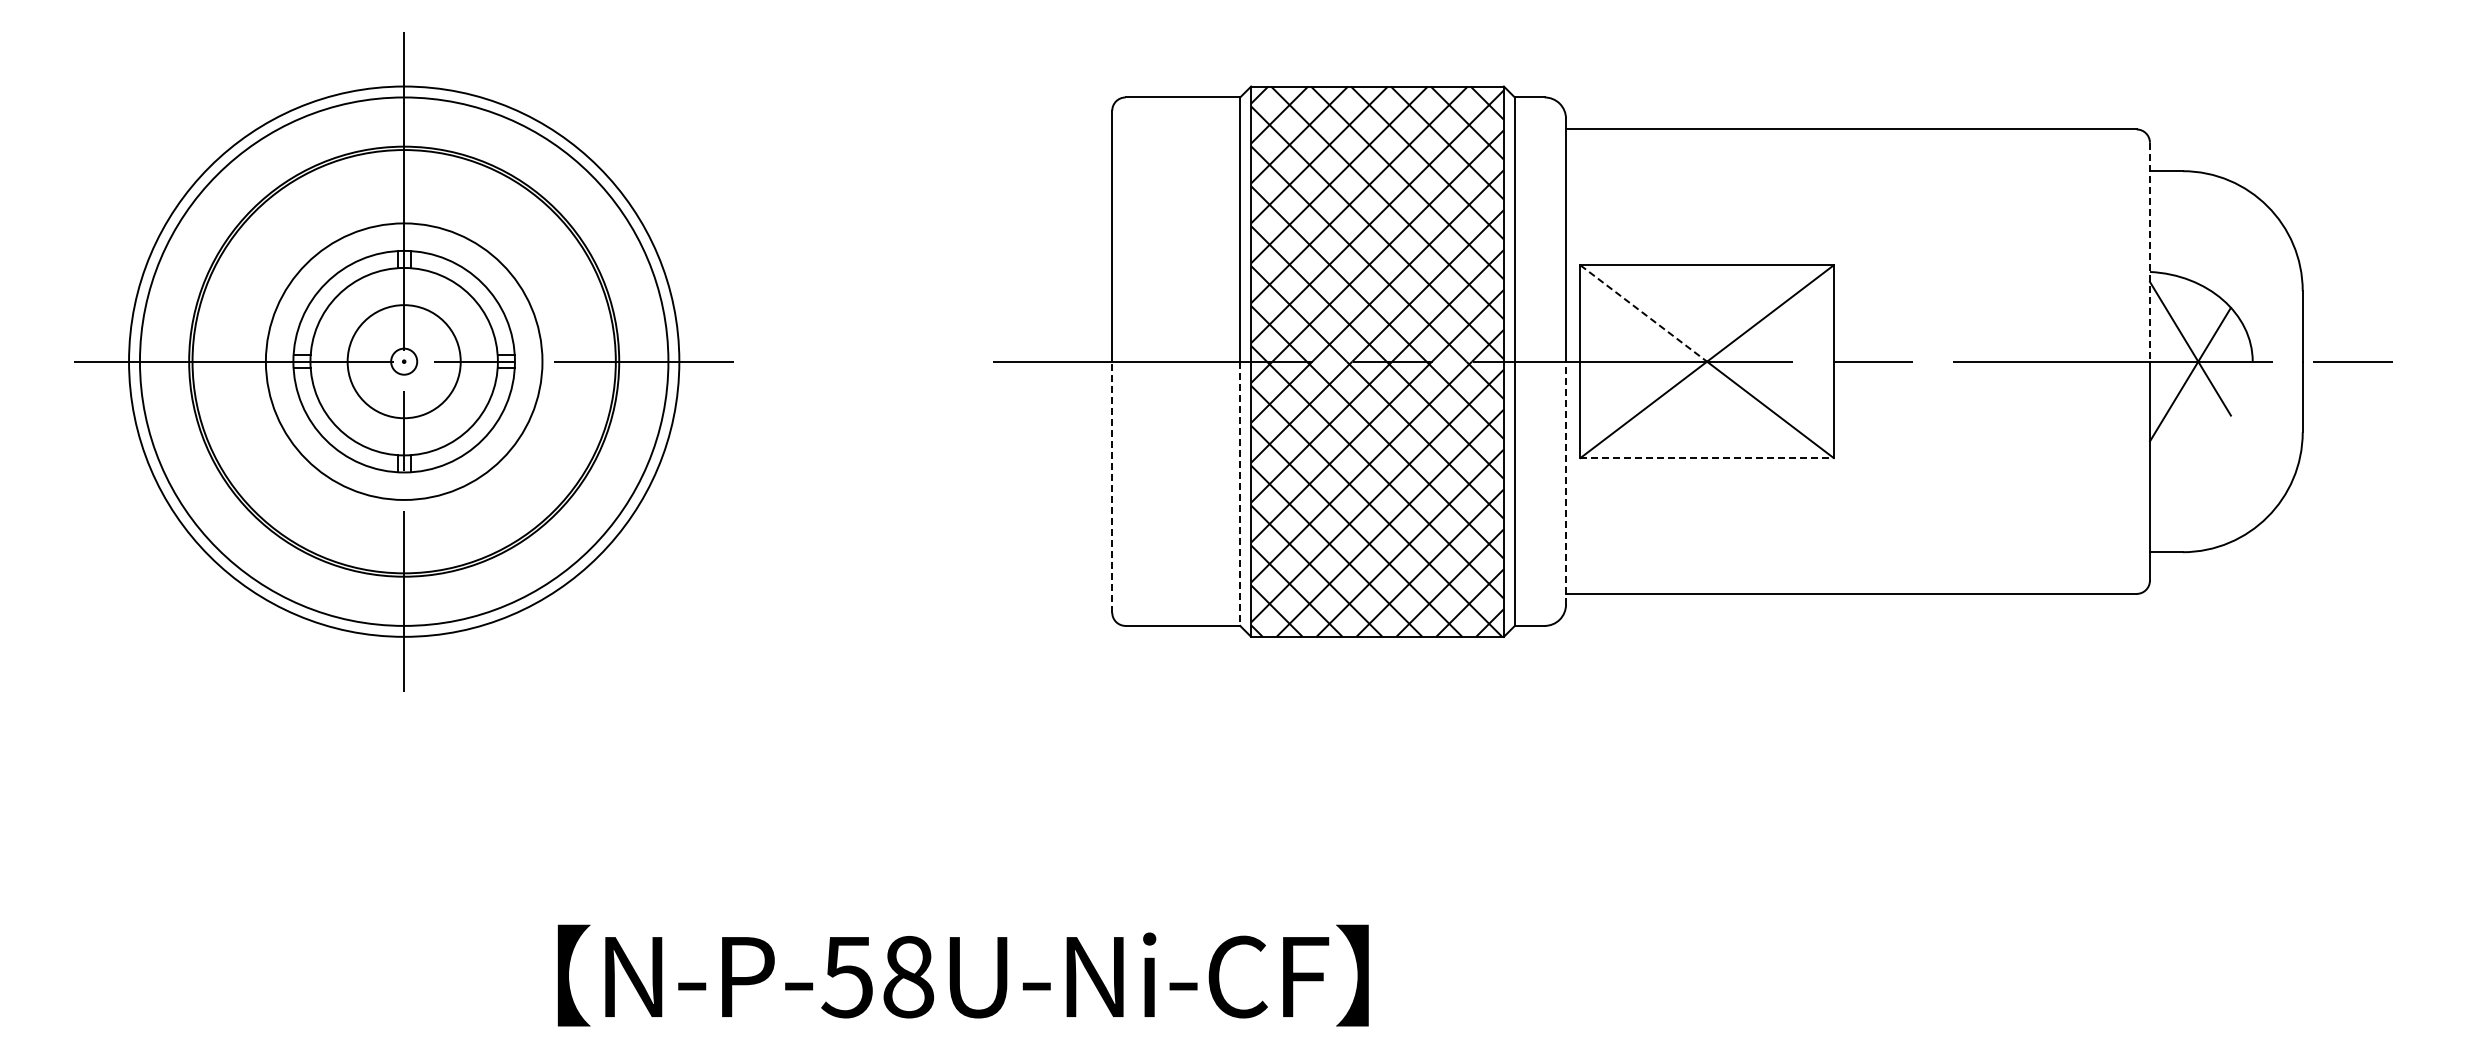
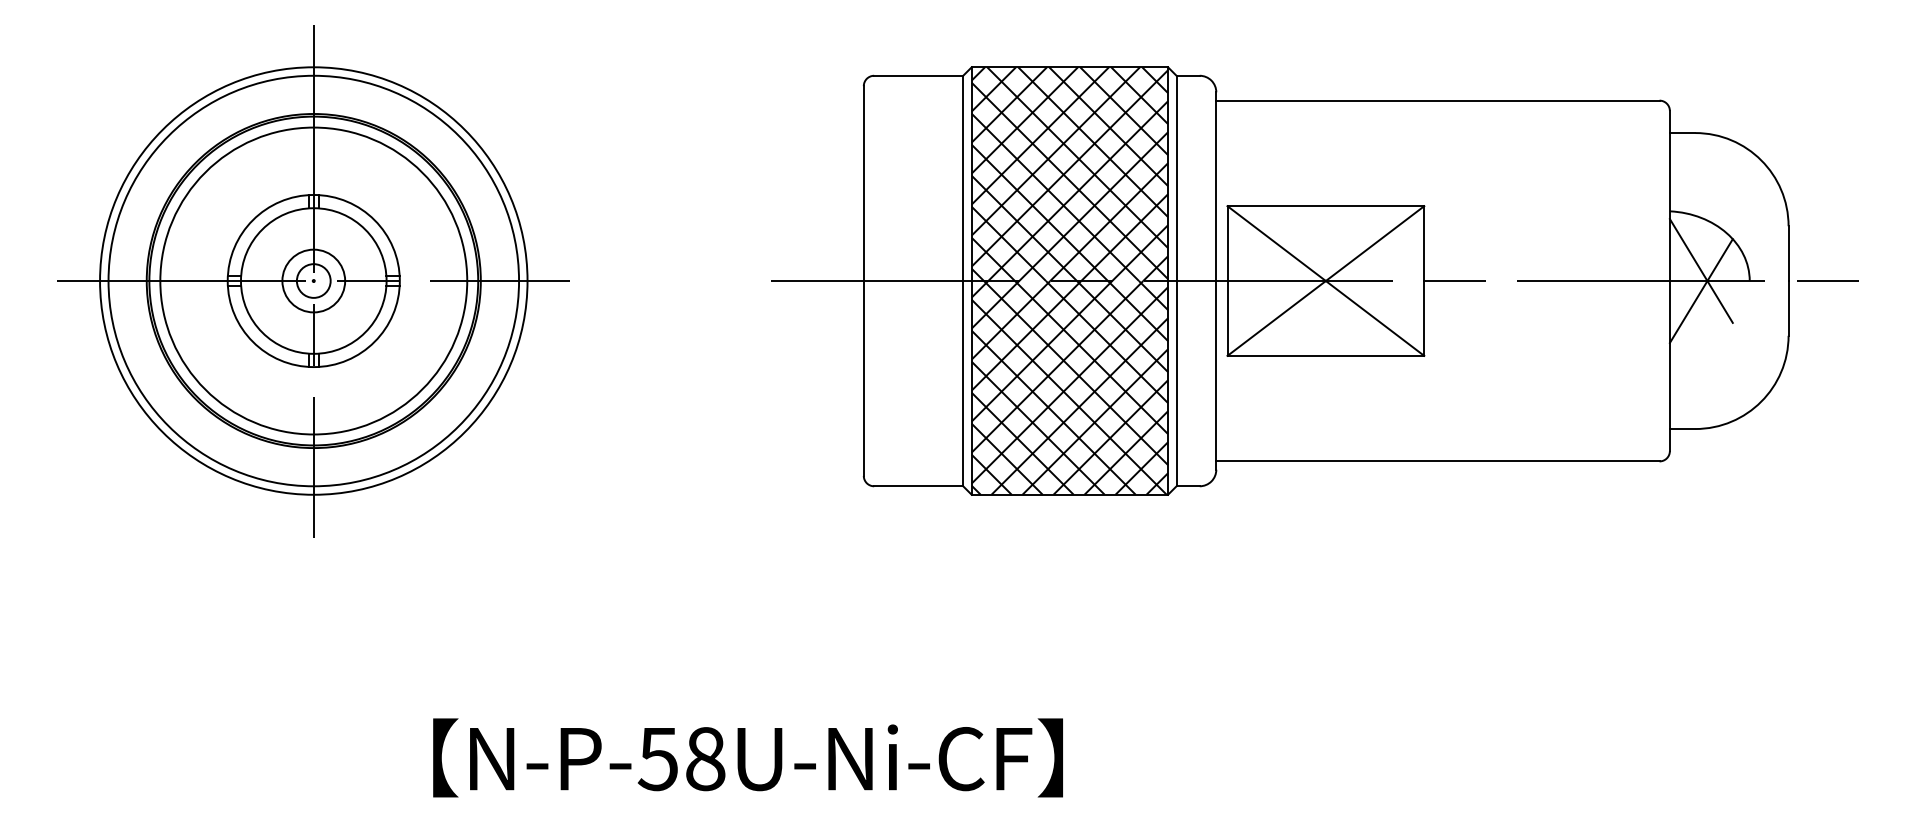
line: (2149, 252) -> (1669, 196), dashed -> solid
line: (1643, 313) -> (1276, 243), dashed -> solid
circle: (403, 361) -> (313, 280), size x0.71
circle: (403, 361) -> (313, 280), size x1.43
circle: (403, 361) -> (313, 280), size x1.67
line: (1707, 458) -> (1326, 356), dashed -> solid
line: (1566, 482) -> (1216, 374), dashed -> solid
line: (1112, 486) -> (864, 377), dashed -> solid
line: (1240, 494) -> (963, 384), dashed -> solid

